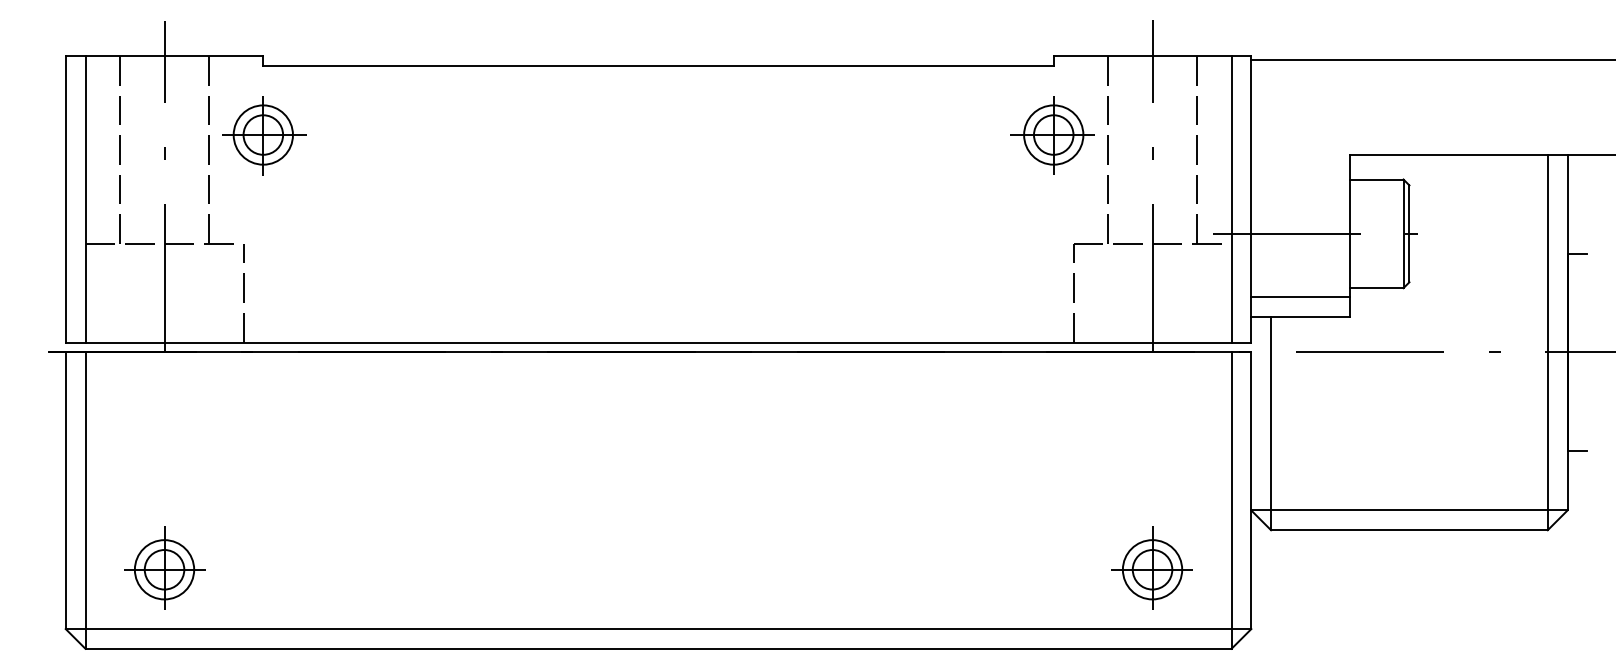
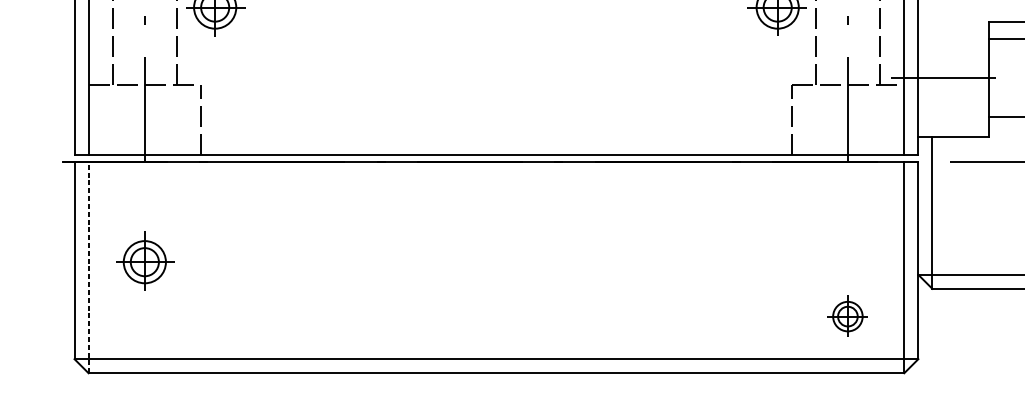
line: (1300, 297) -> (953, 123), removed
line: (85, 500) -> (88, 267), solid -> dashed
part: (164, 567) -> (144, 260), moved
part: (1151, 567) -> (847, 315), size x0.7

